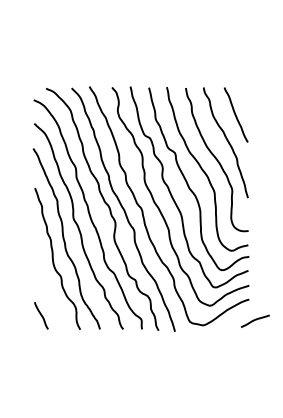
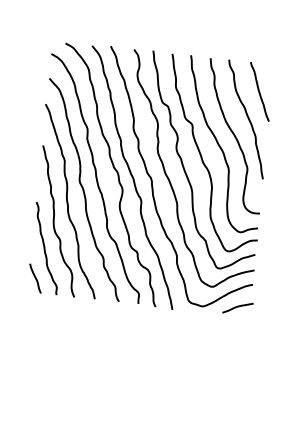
curve: (47, 285) -> (45, 247), added
curve: (254, 320) -> (237, 307), moved

